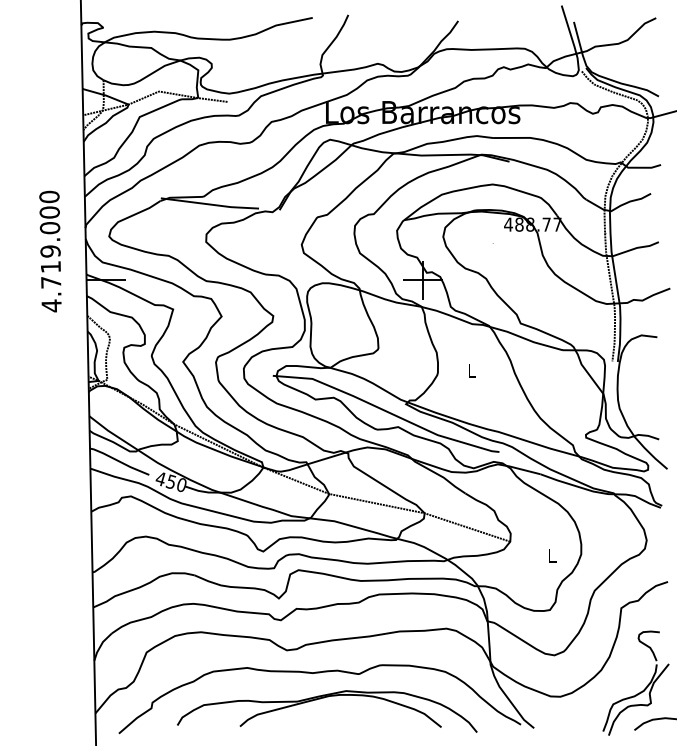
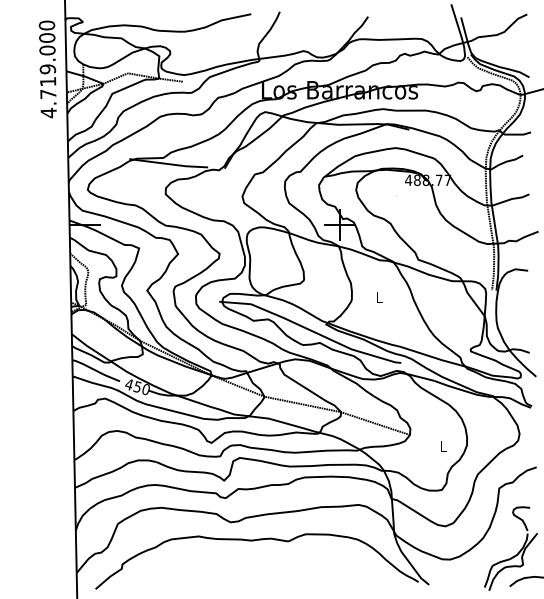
text: (50, 251) -> (47, 69), moved
part: (324, 698) -> (260, 561), removed

